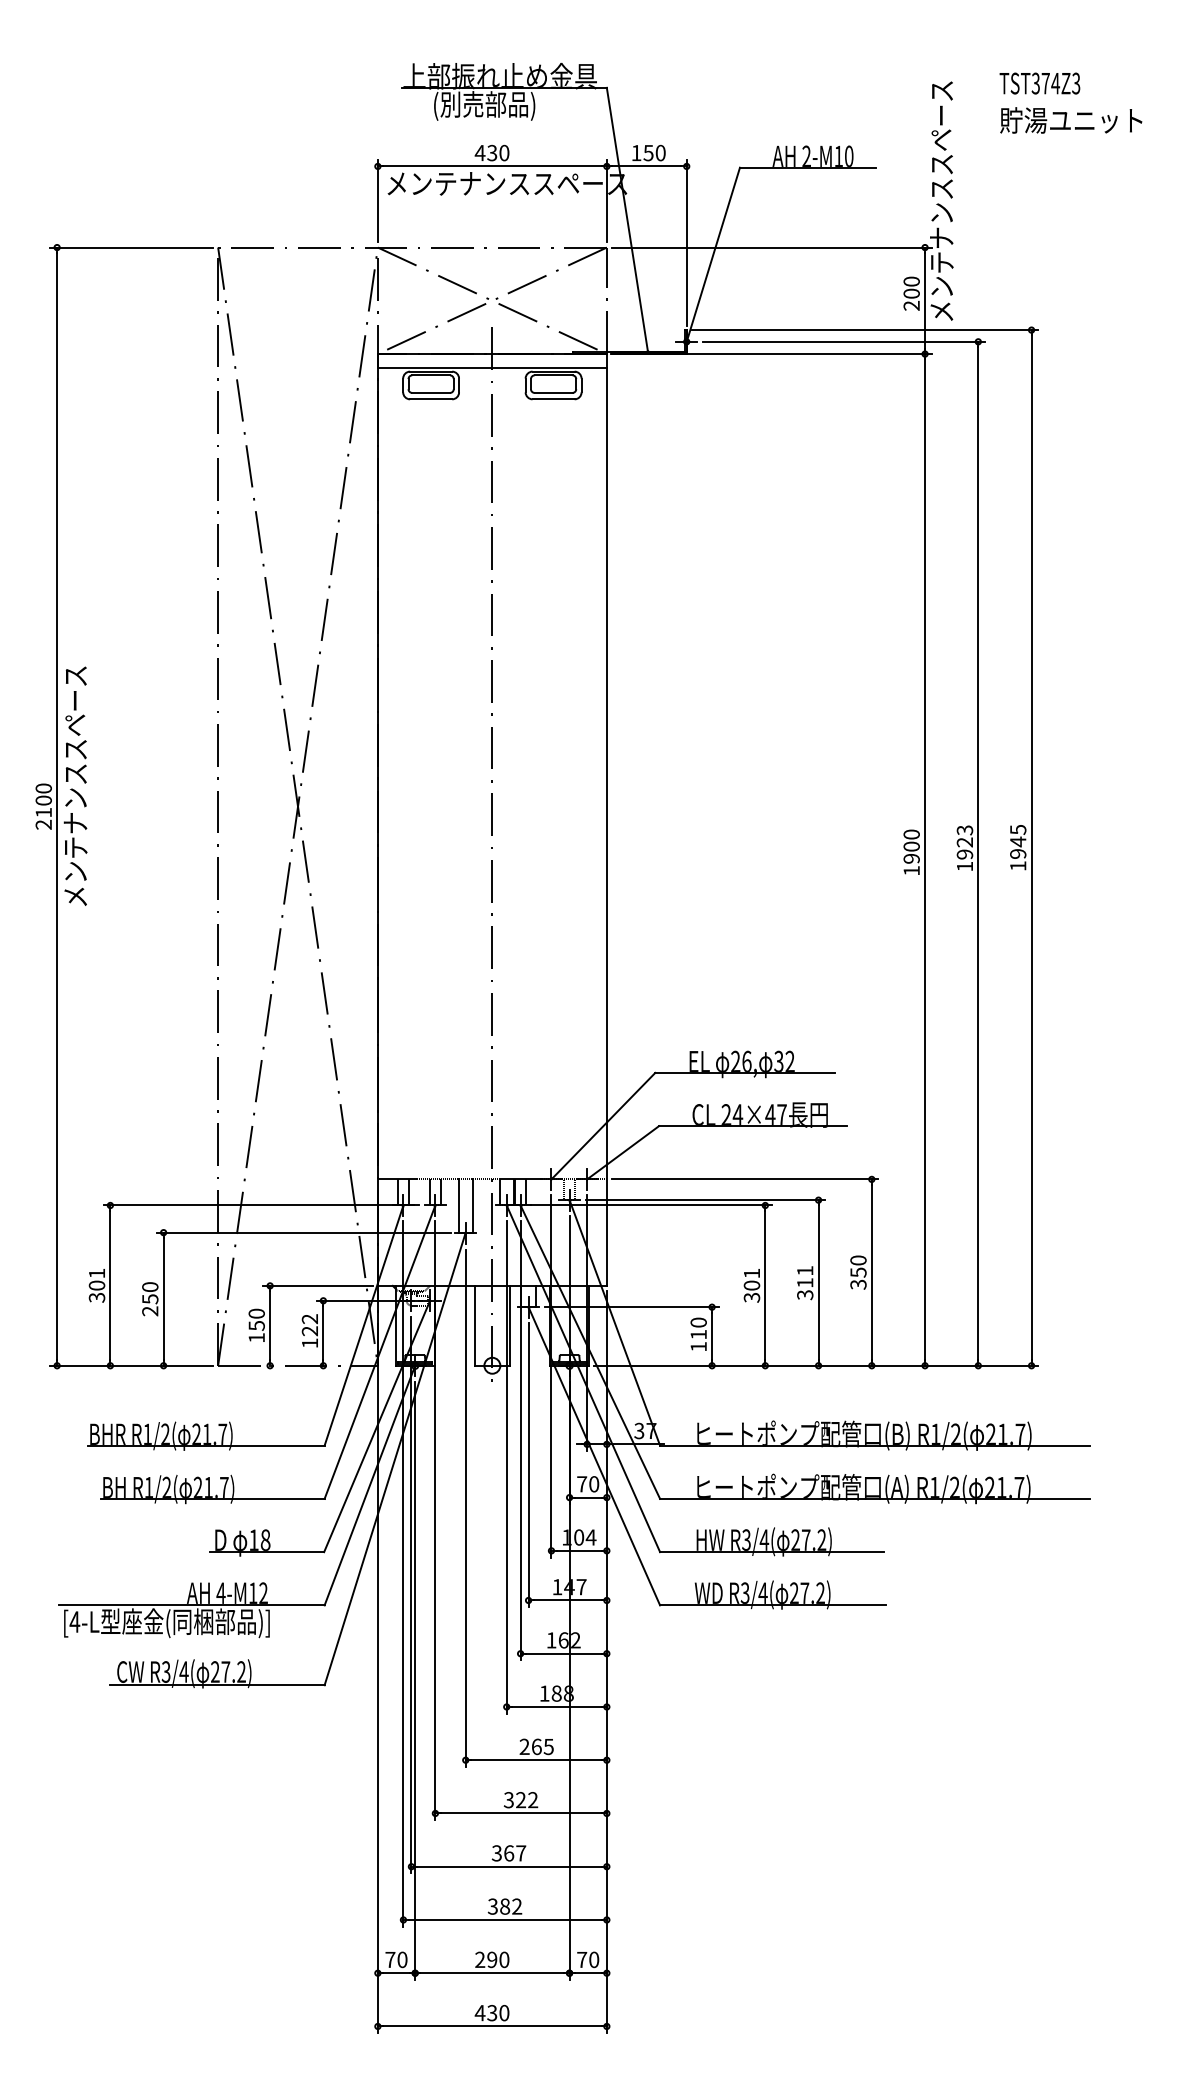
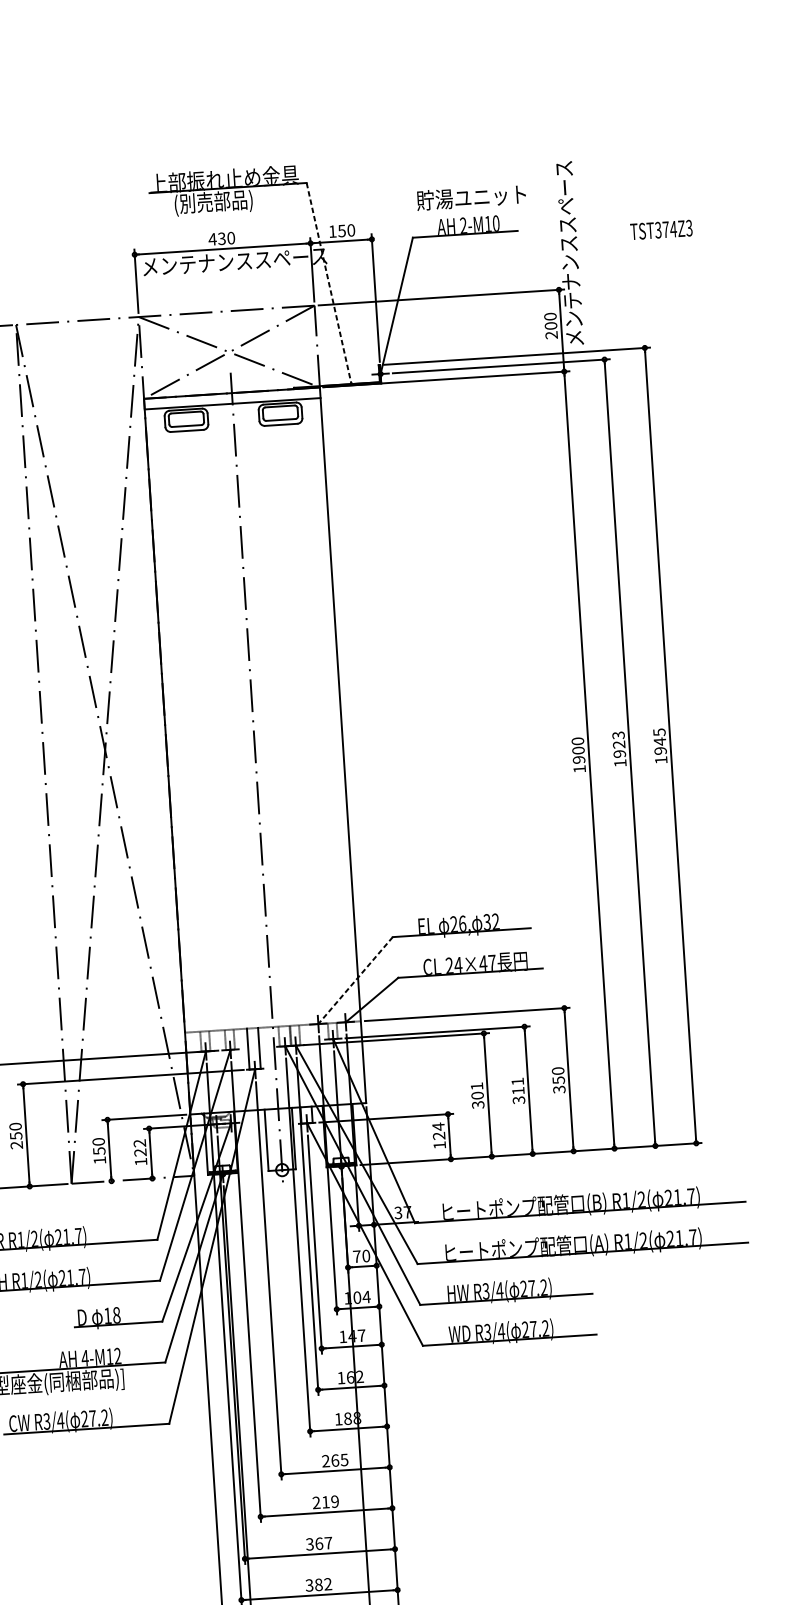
text: (1039, 83) -> (661, 229), moved
text: (1071, 120) -> (471, 197), moved
line: (627, 220) -> (329, 283), solid -> dashed
line: (603, 1126) -> (355, 980), solid -> dashed
text: (698, 1328) -> (438, 1131), 110 -> 124
text: (520, 1800) -> (325, 1502), 322 -> 219

